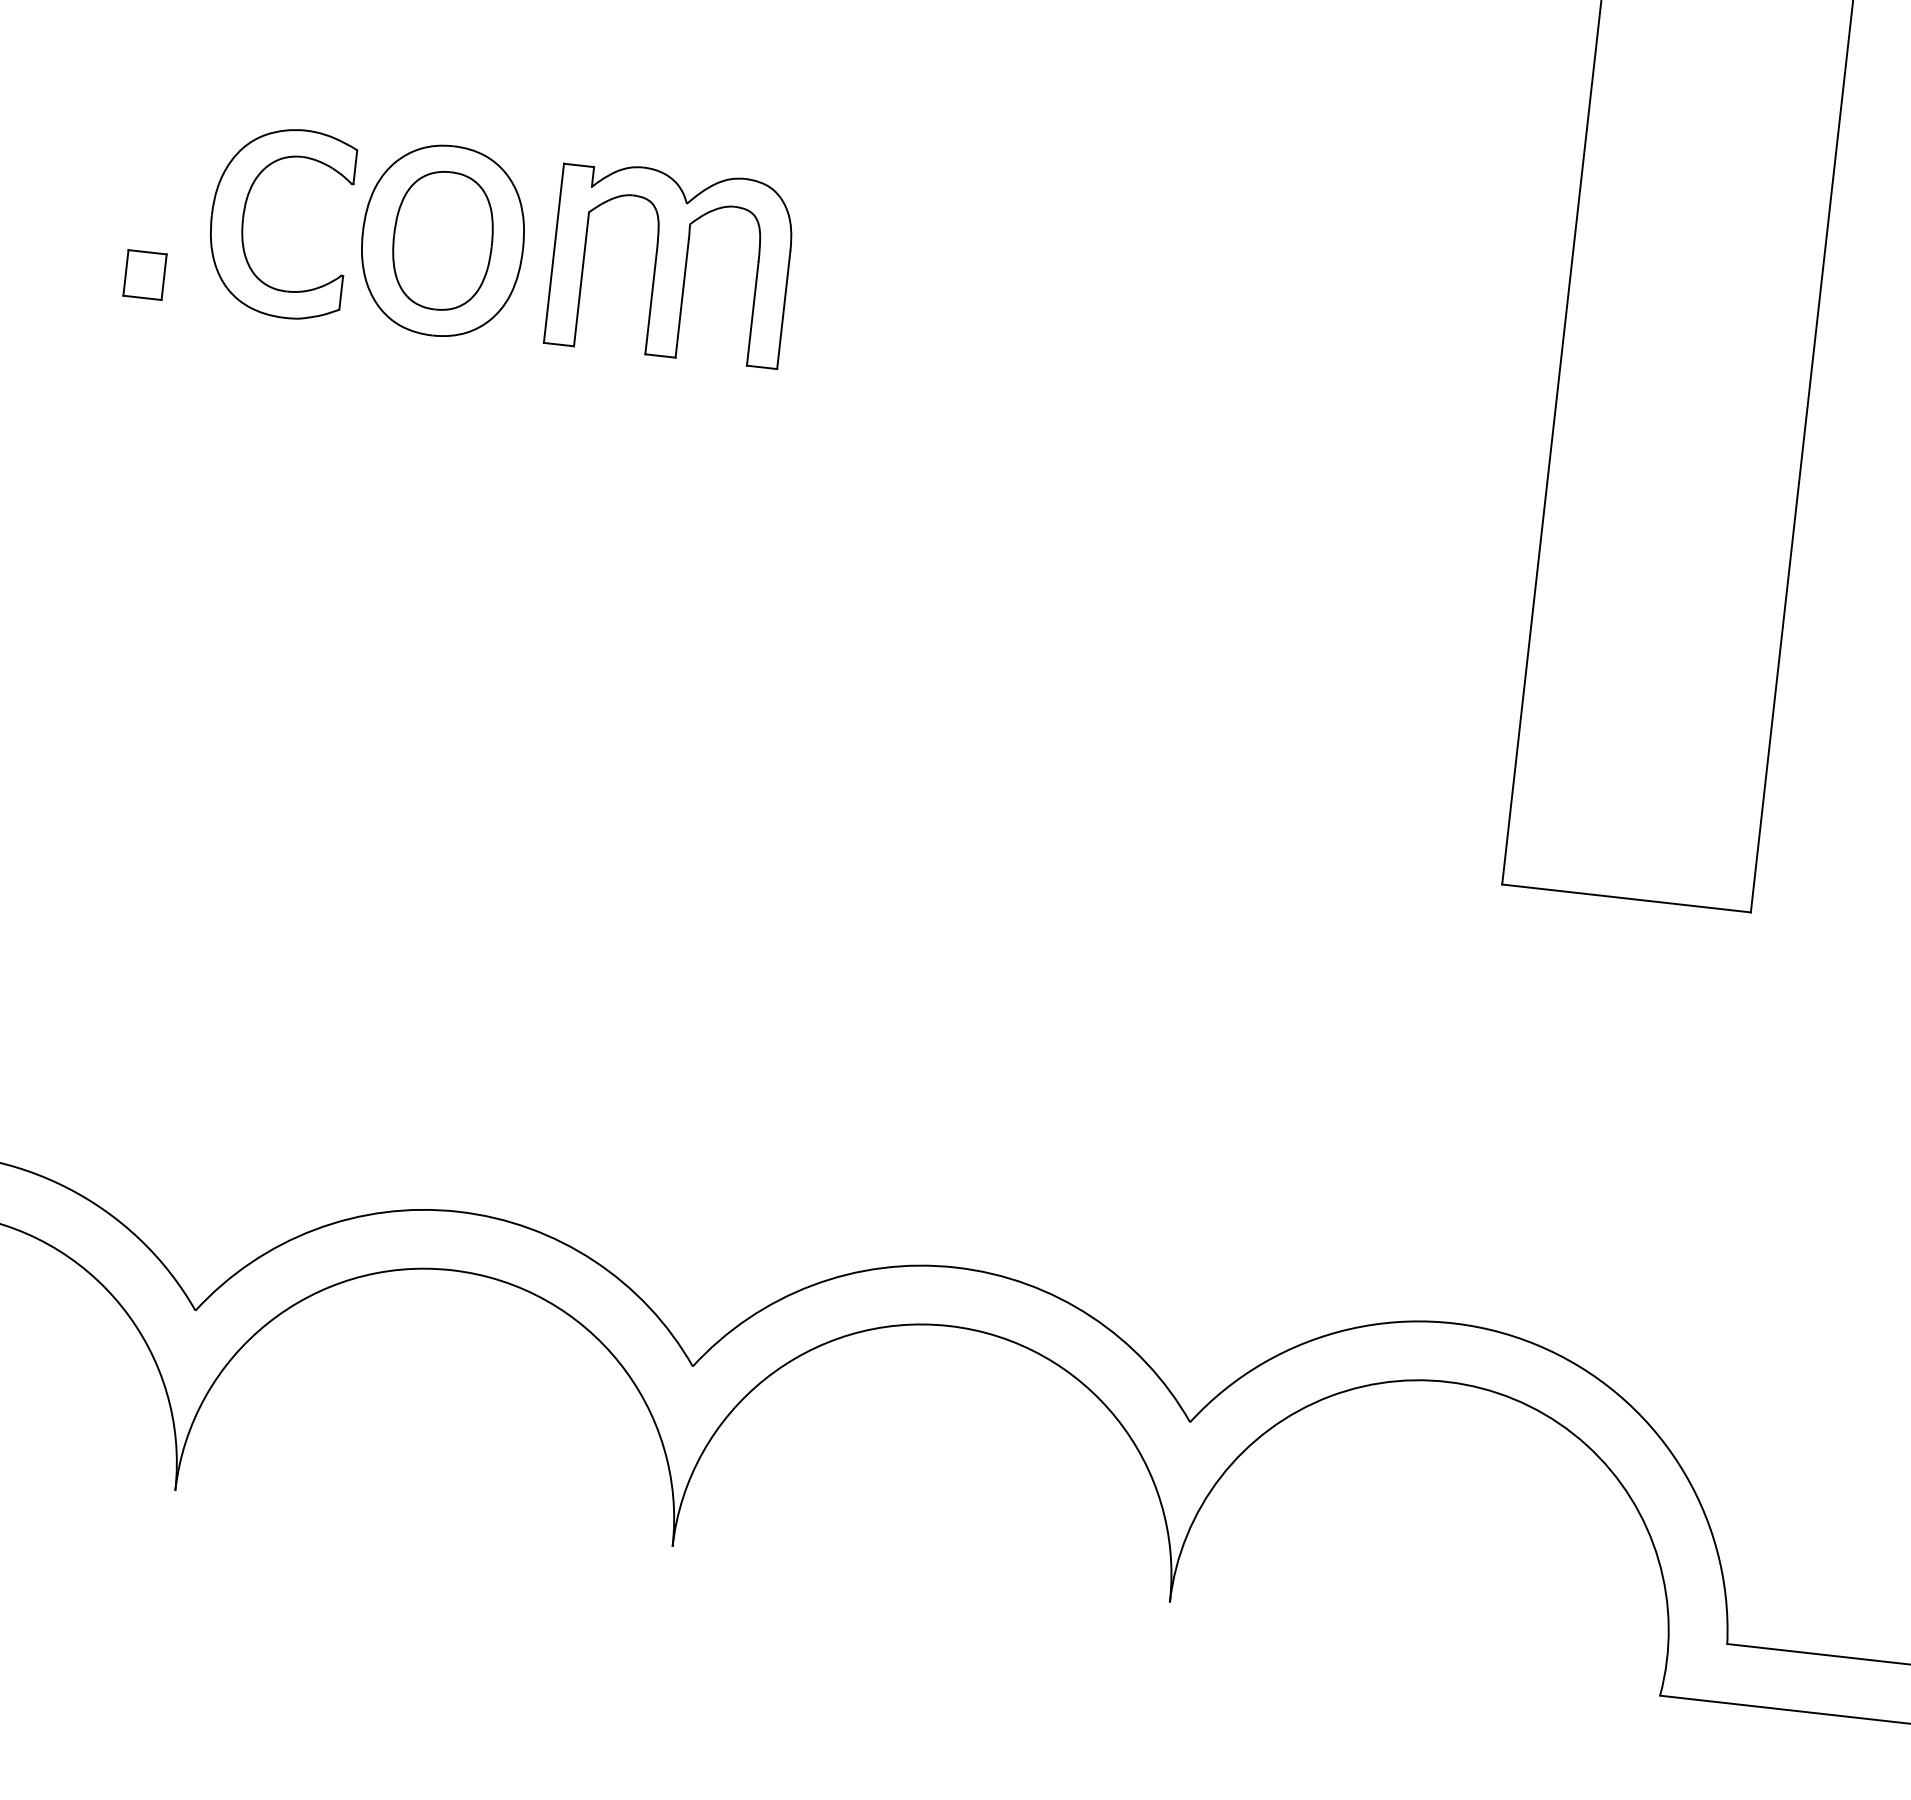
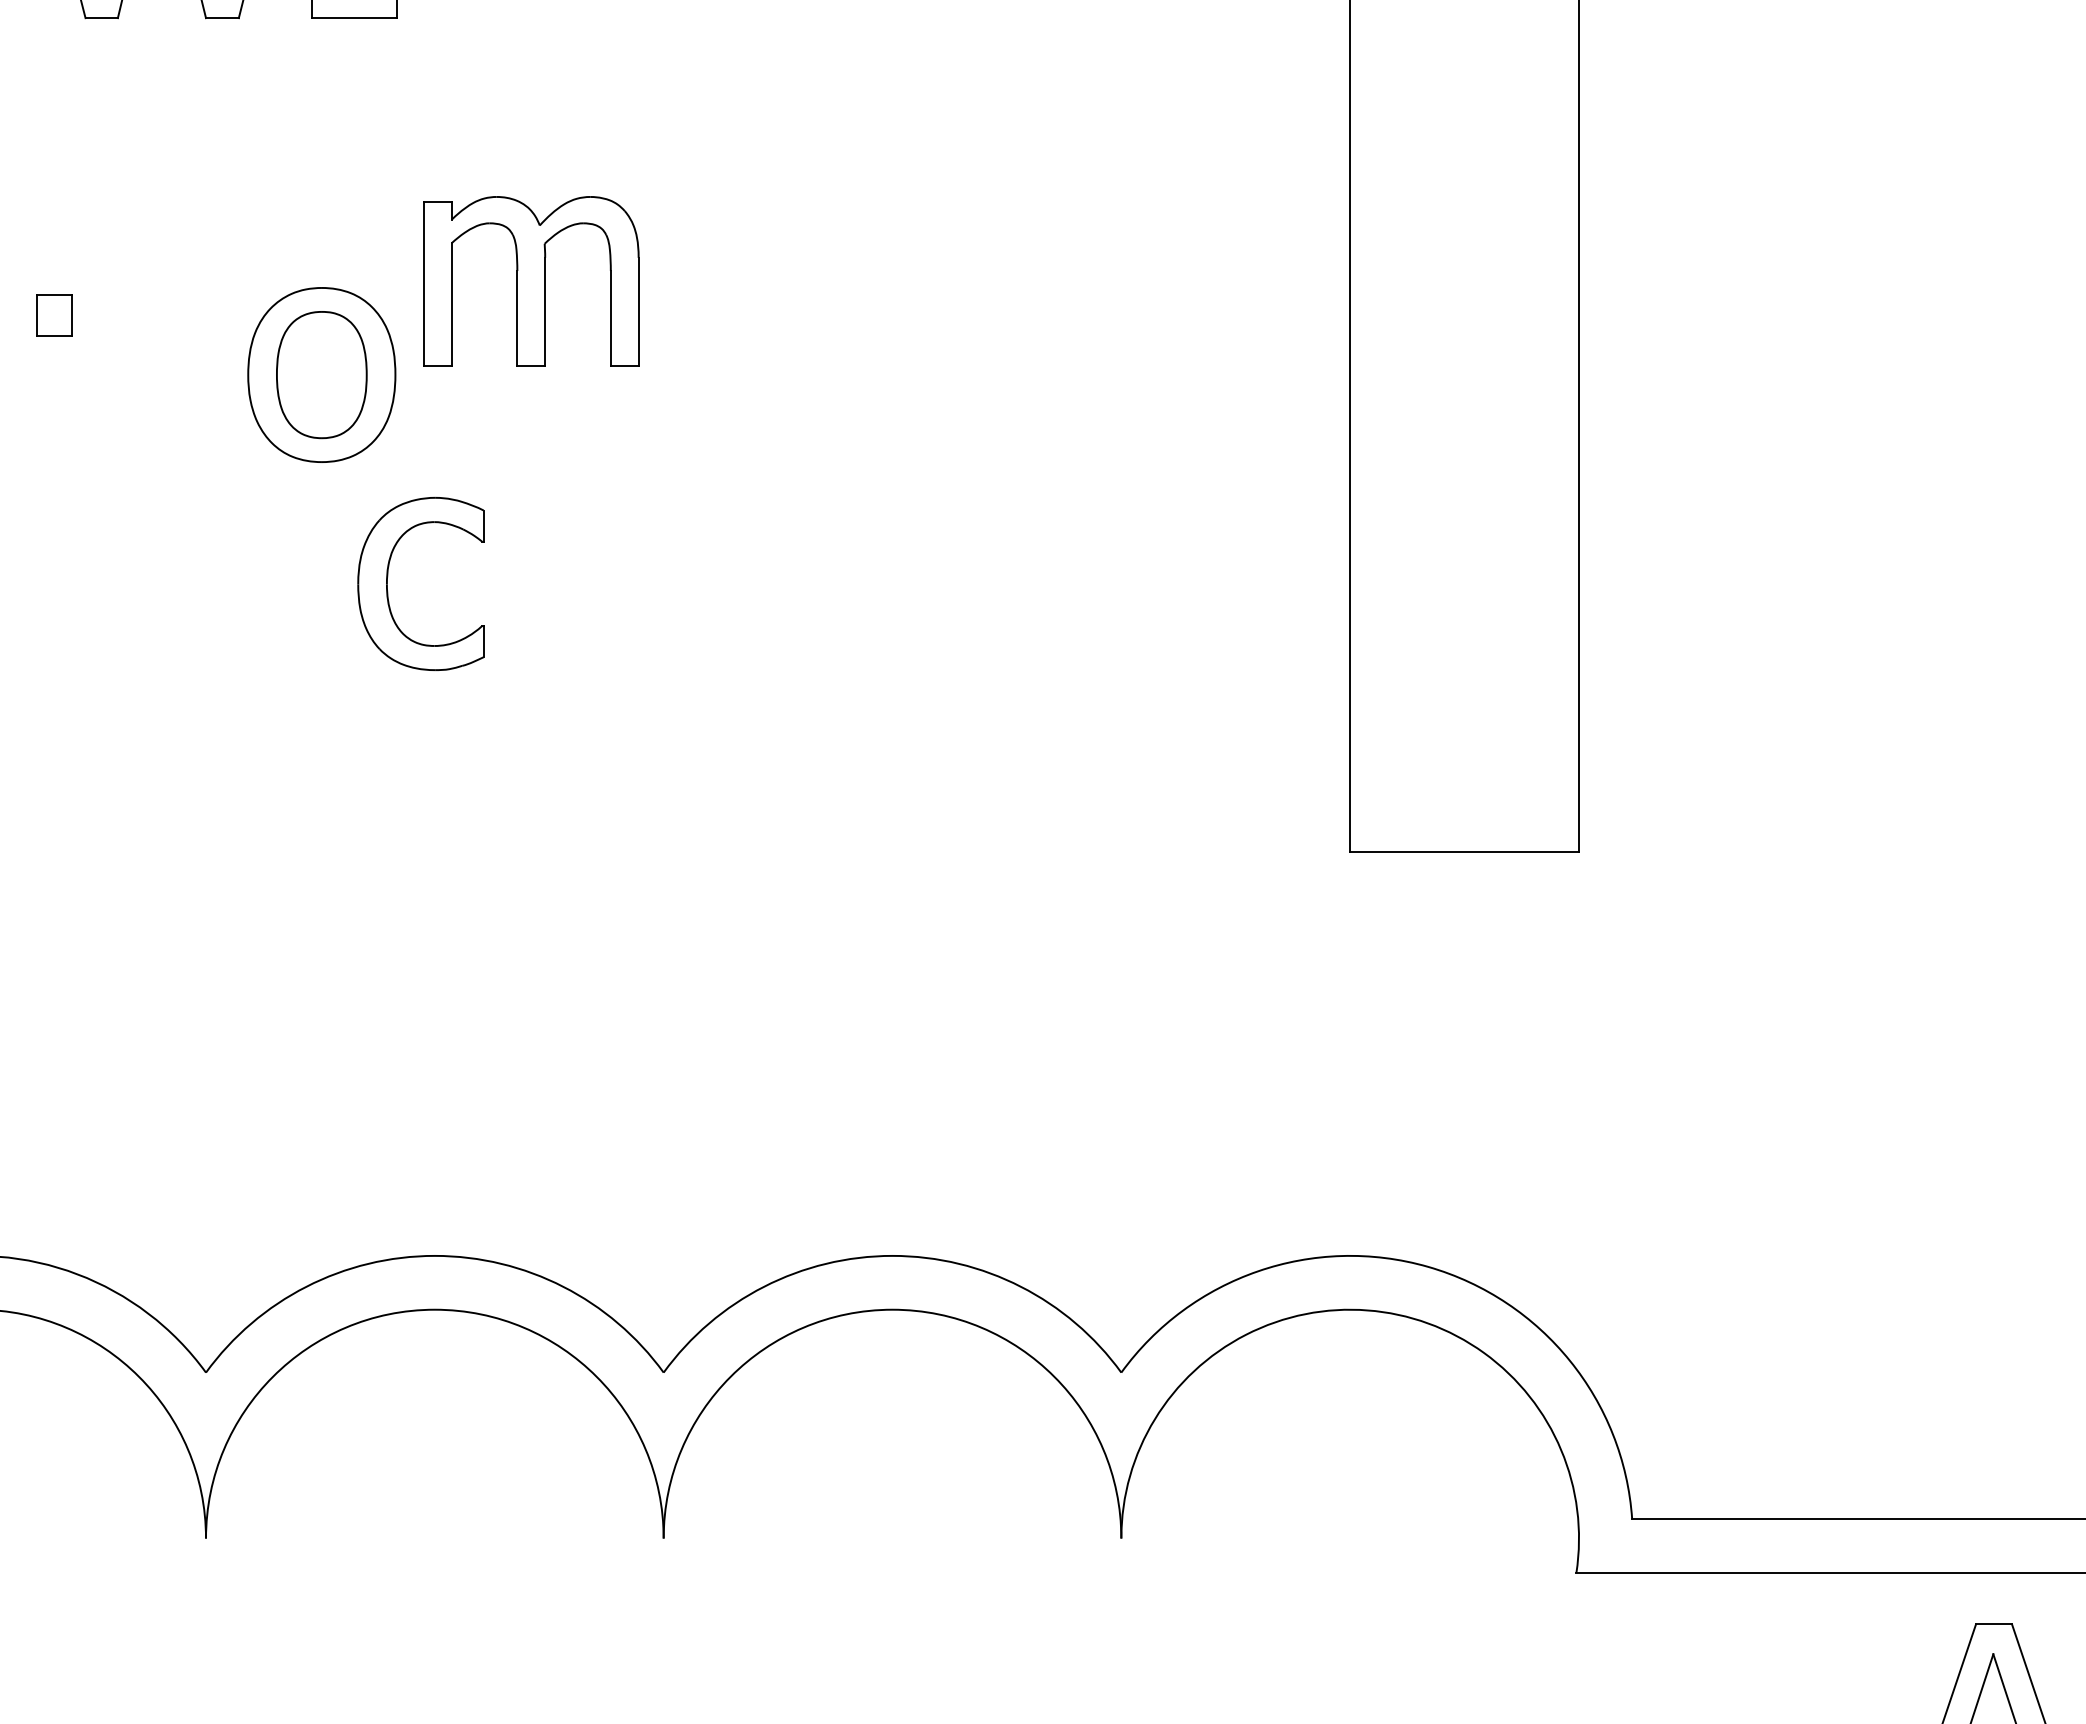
part: (245, 210) -> (388, 576), moved
part: (671, 263) -> (531, 281), moved
part: (144, 275) -> (54, 315), moved

